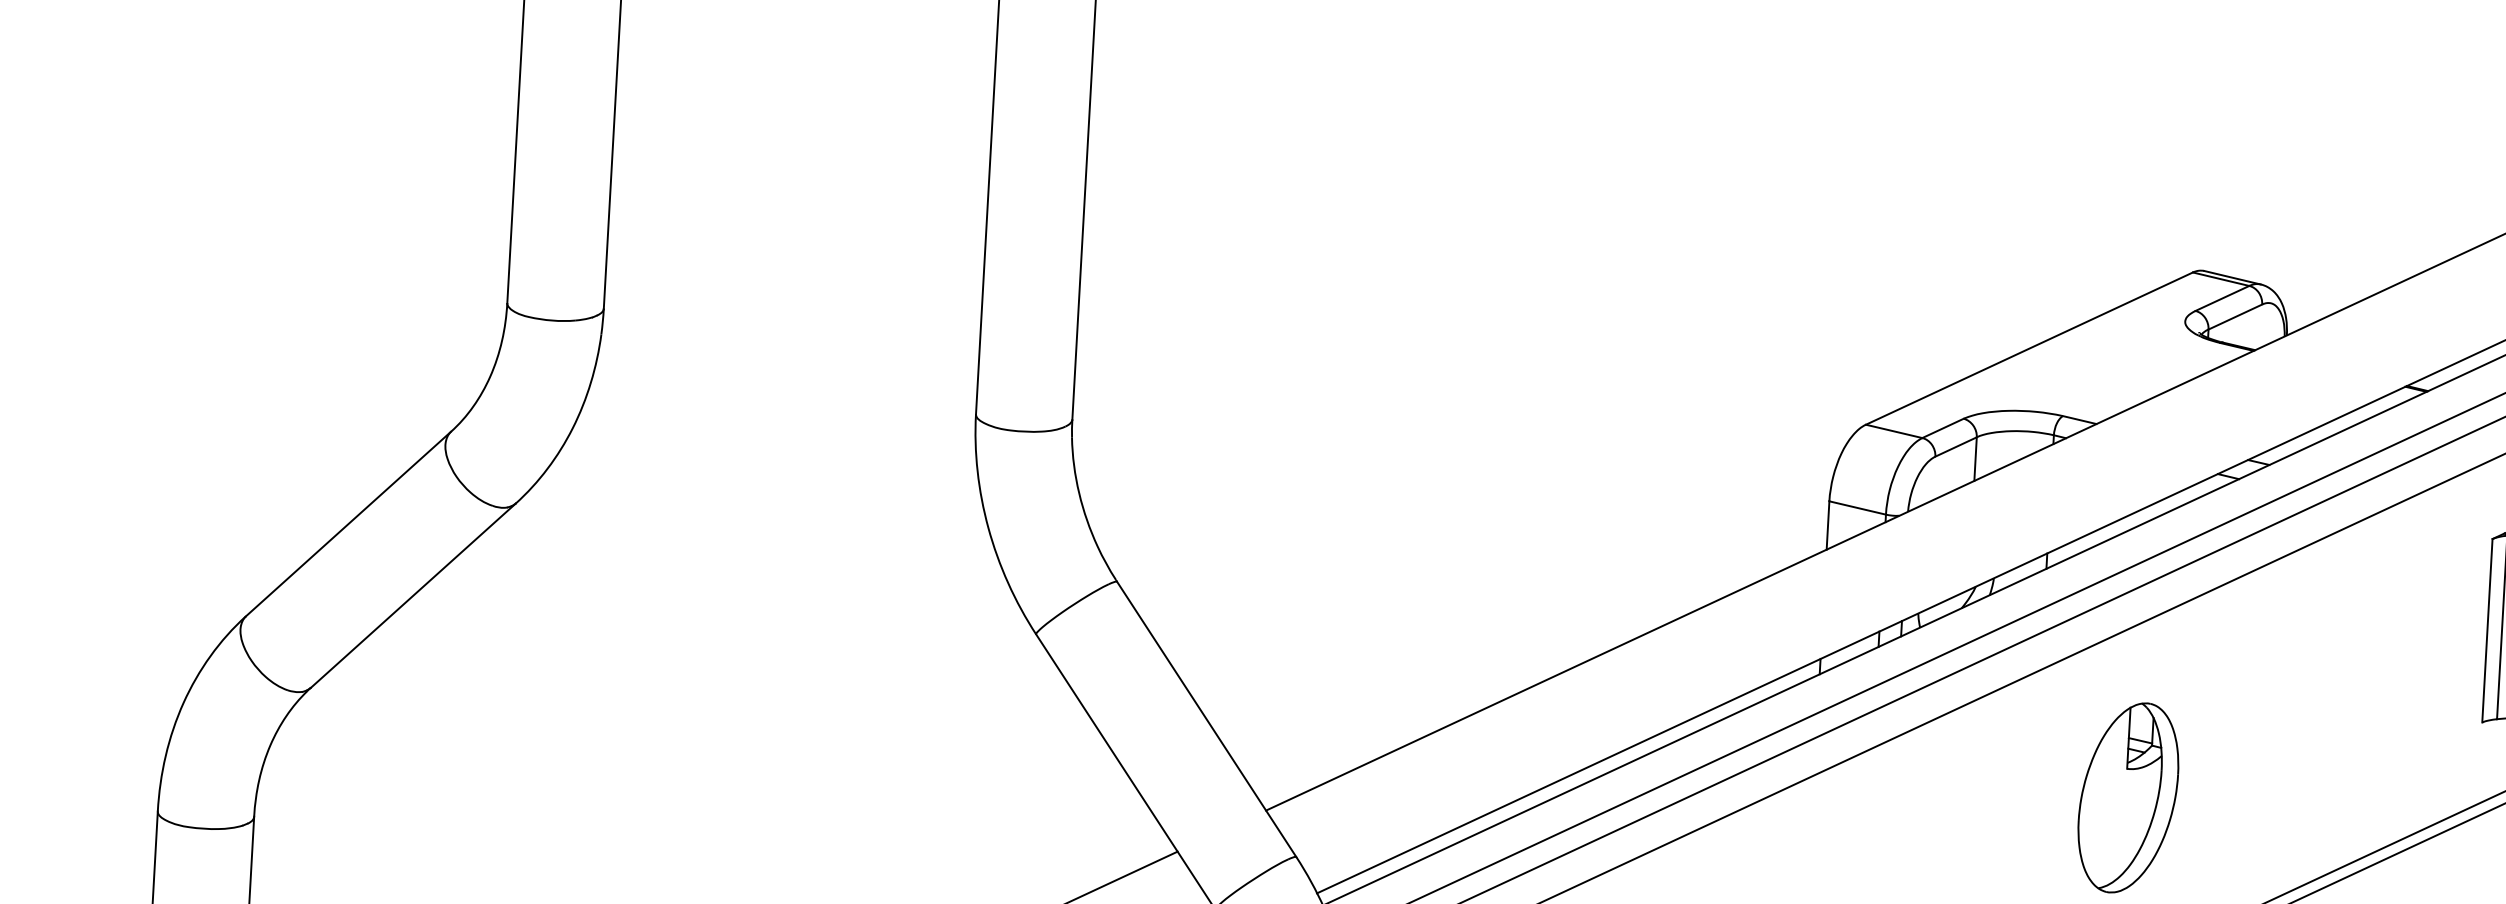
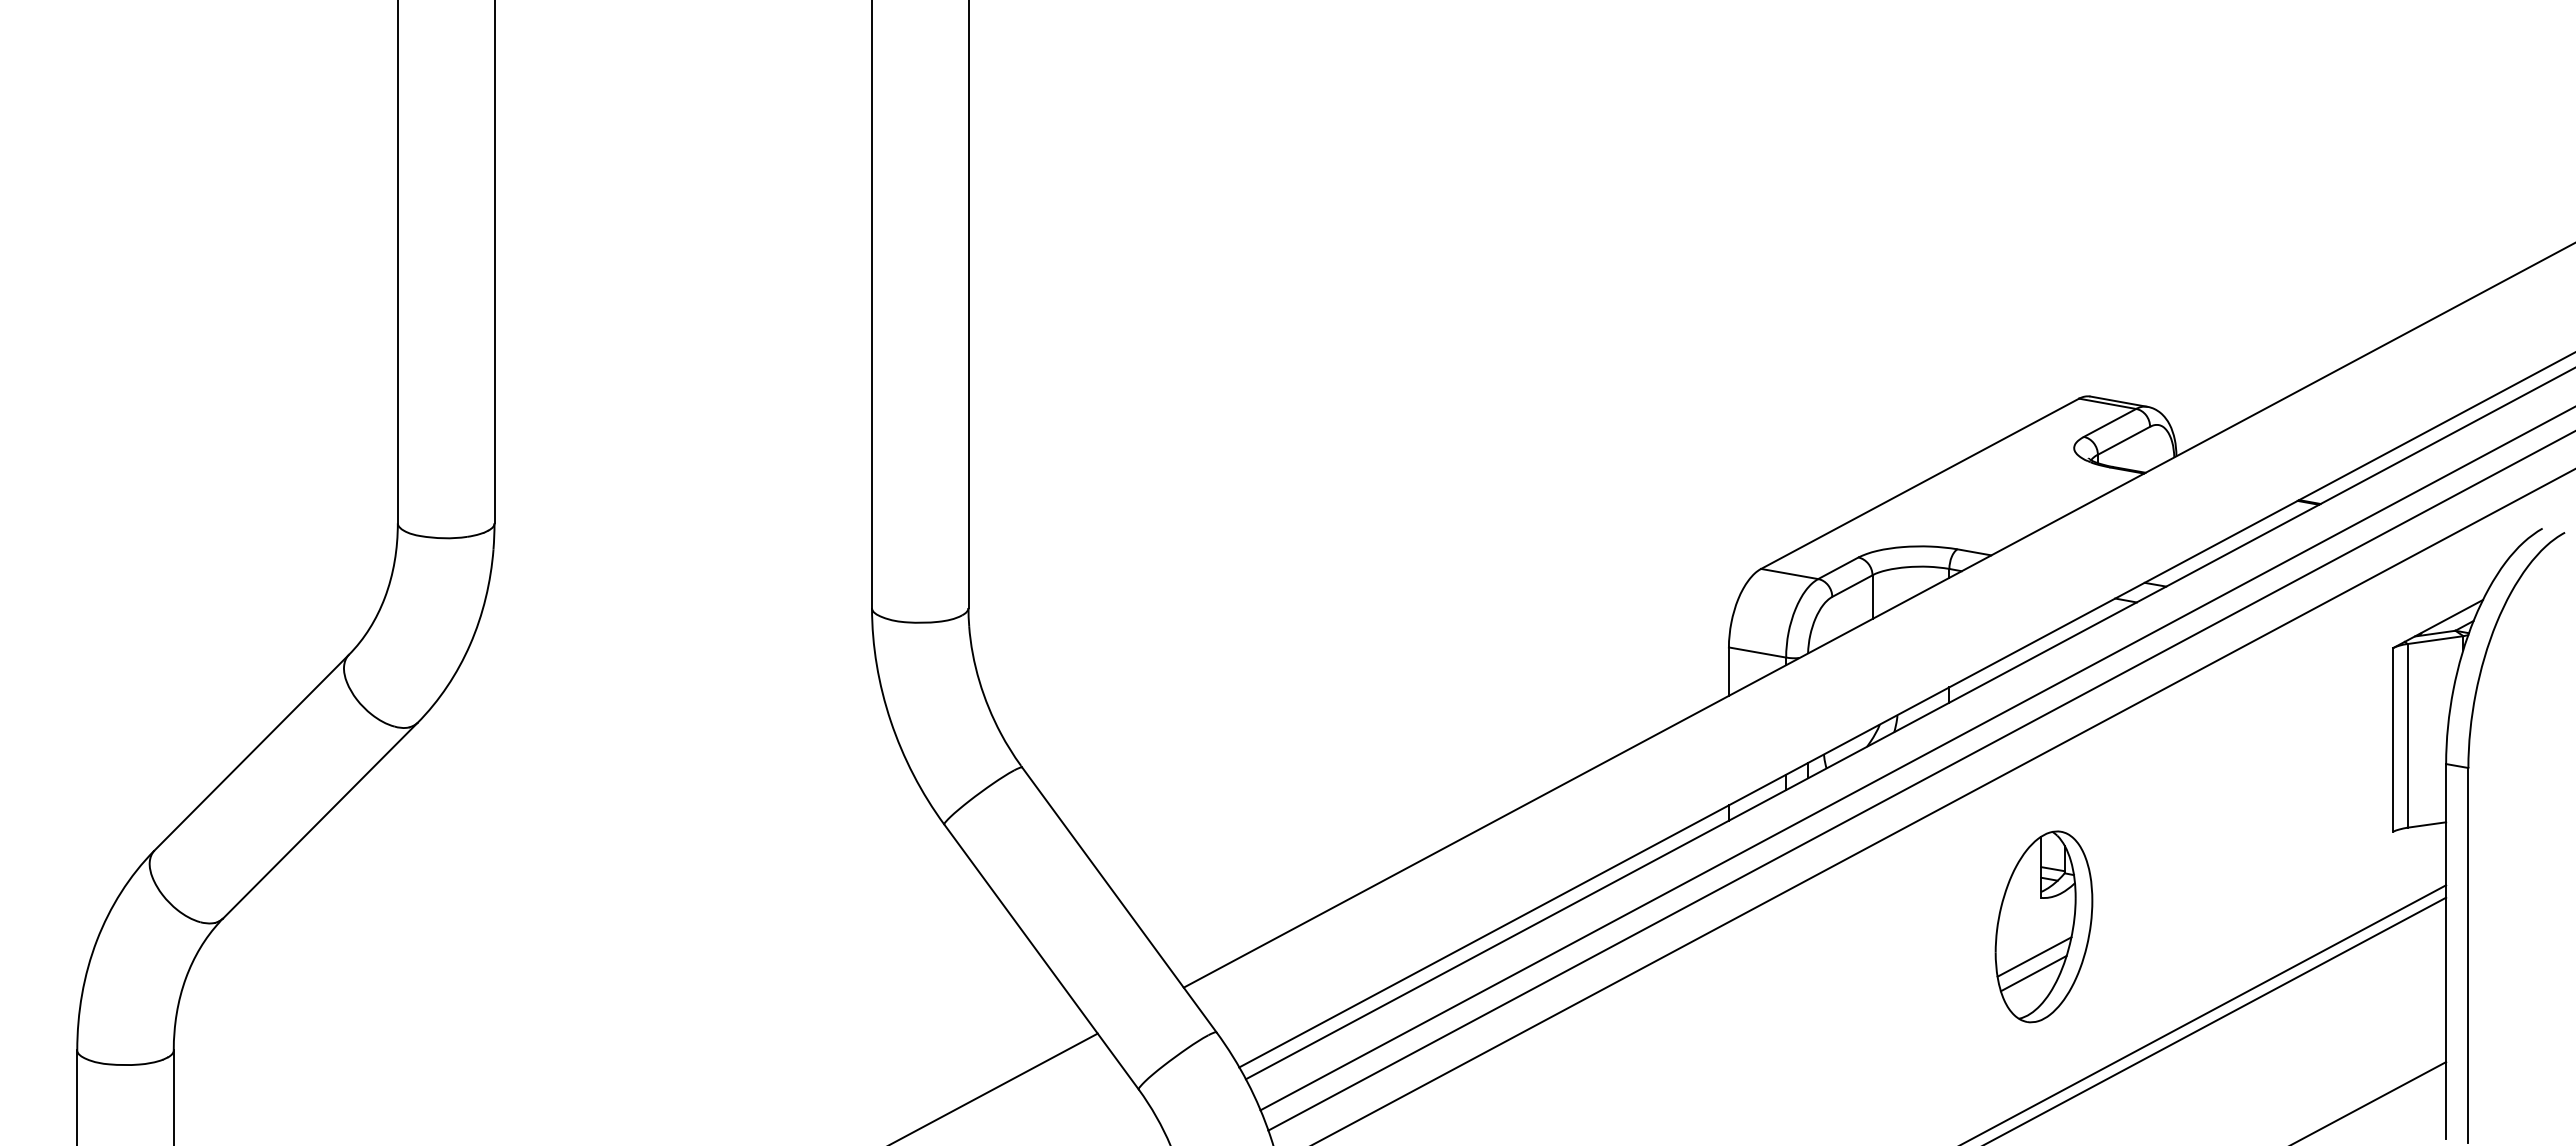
line: (2117, 826) -> (2034, 956), added
line: (2115, 843) -> (2033, 973), added

